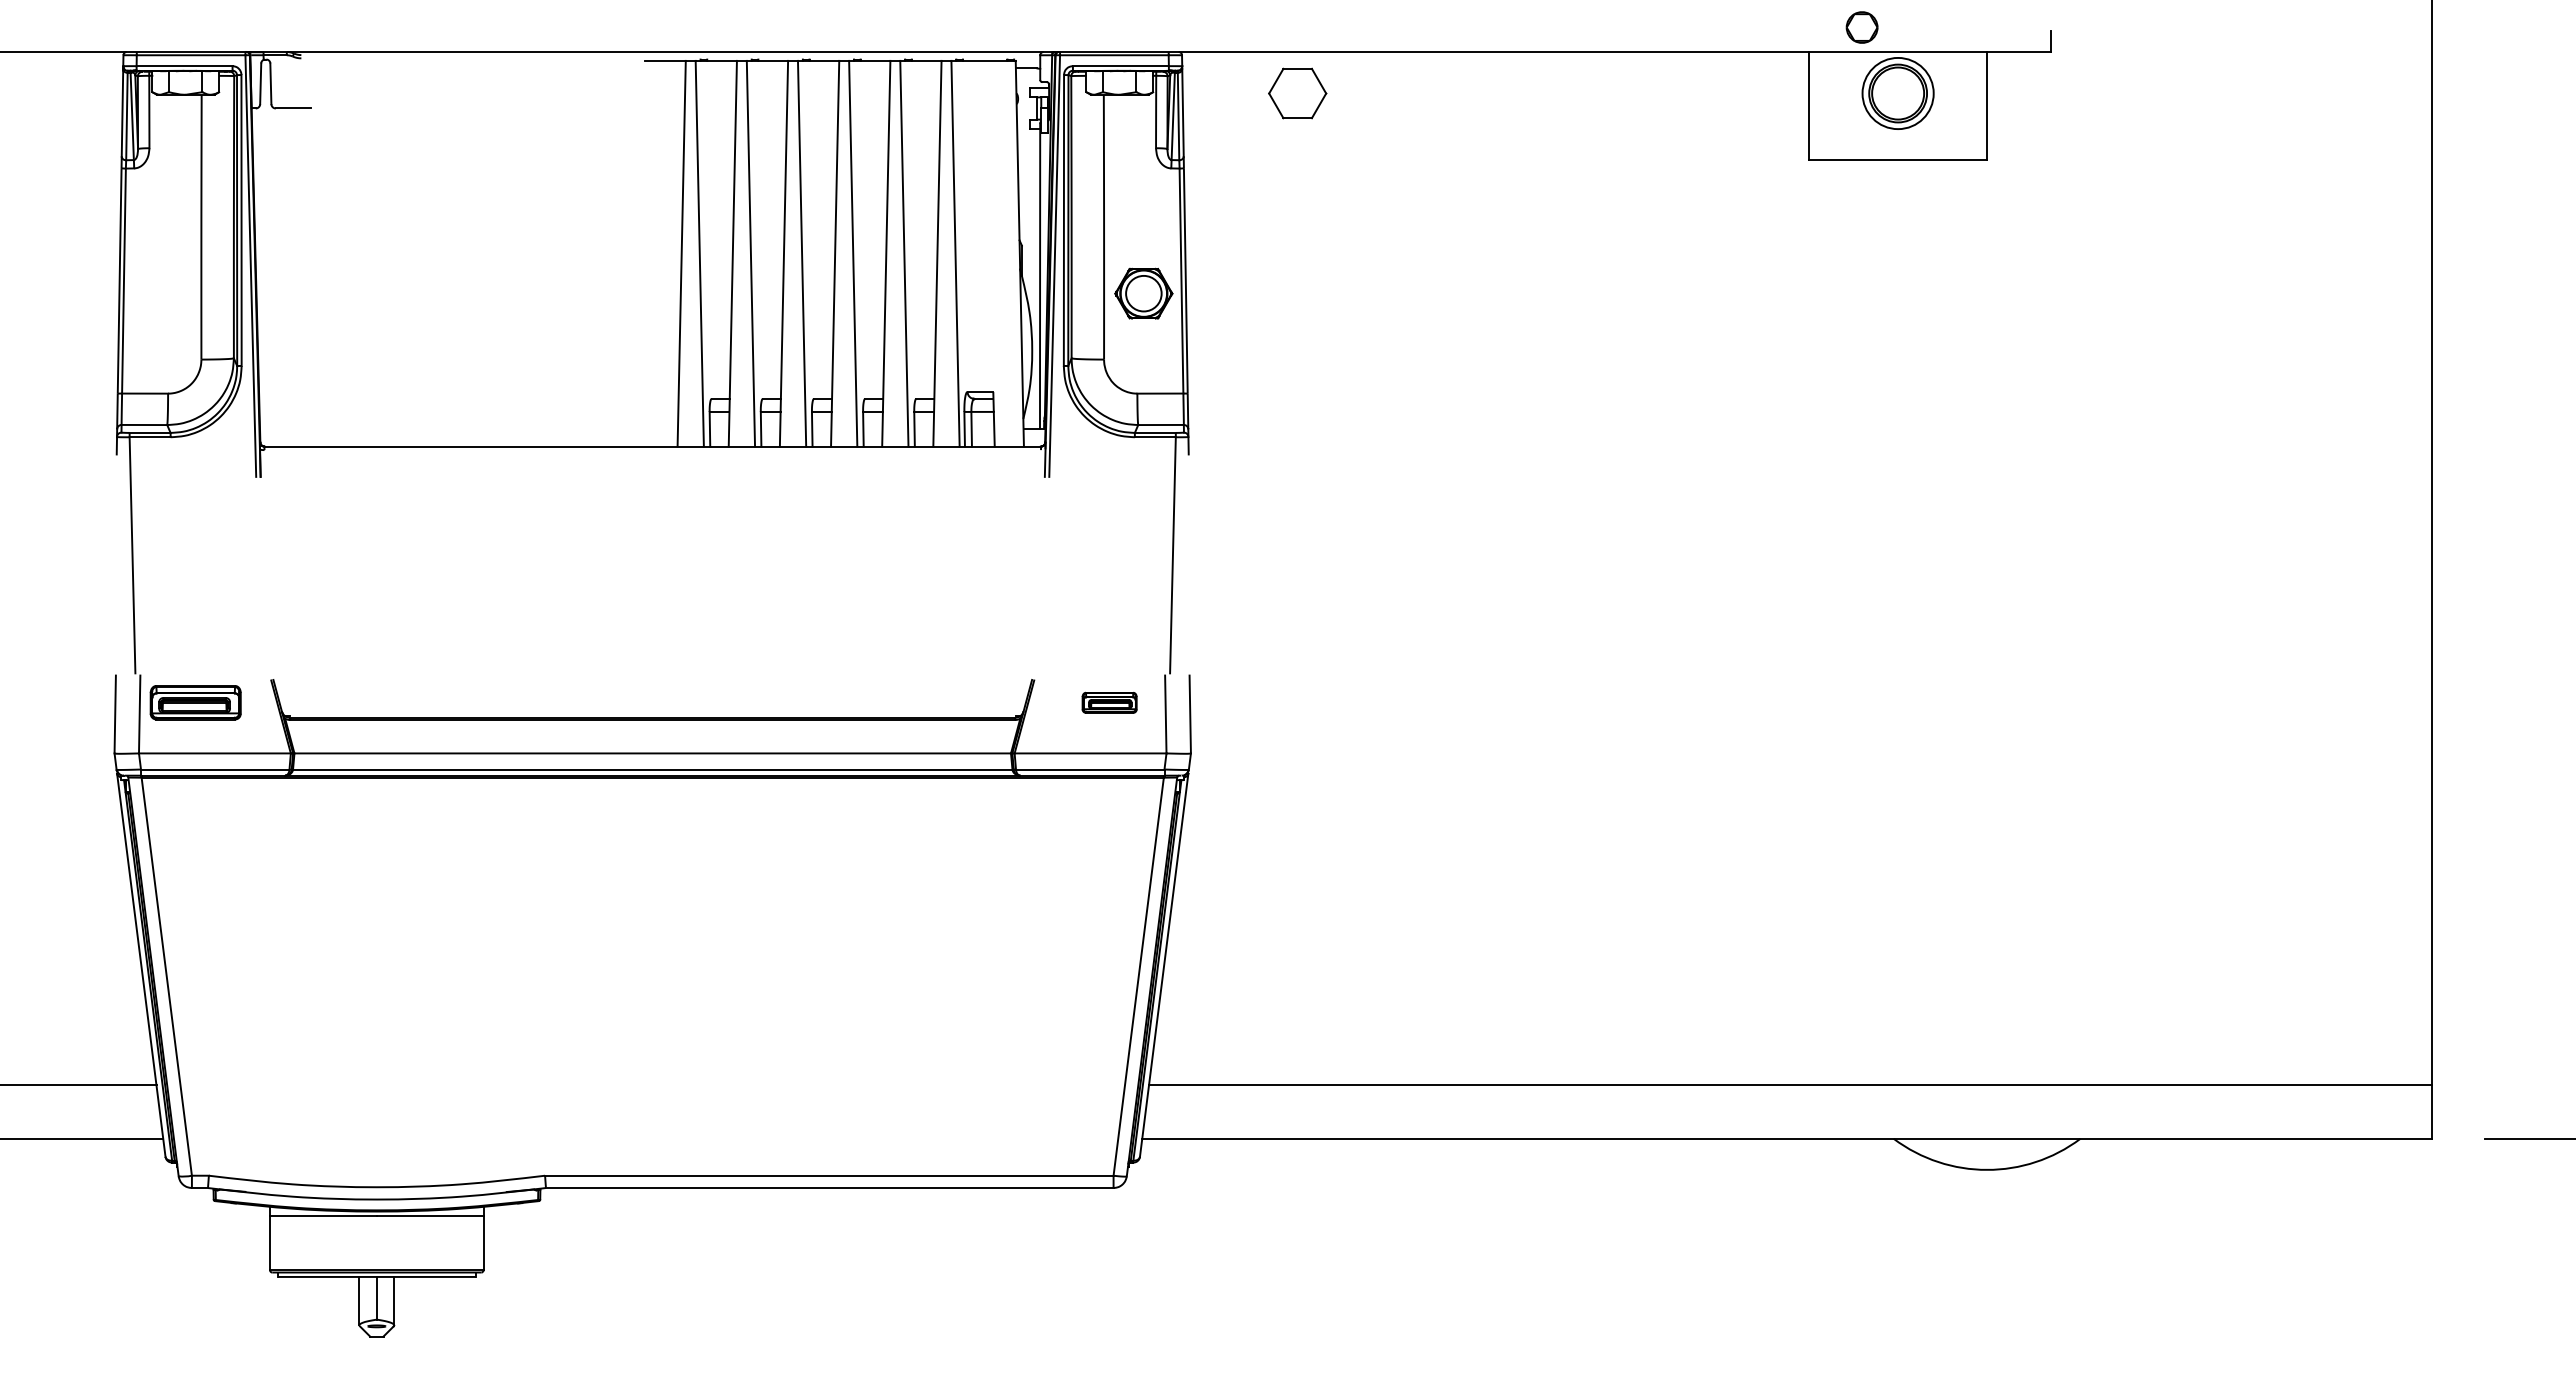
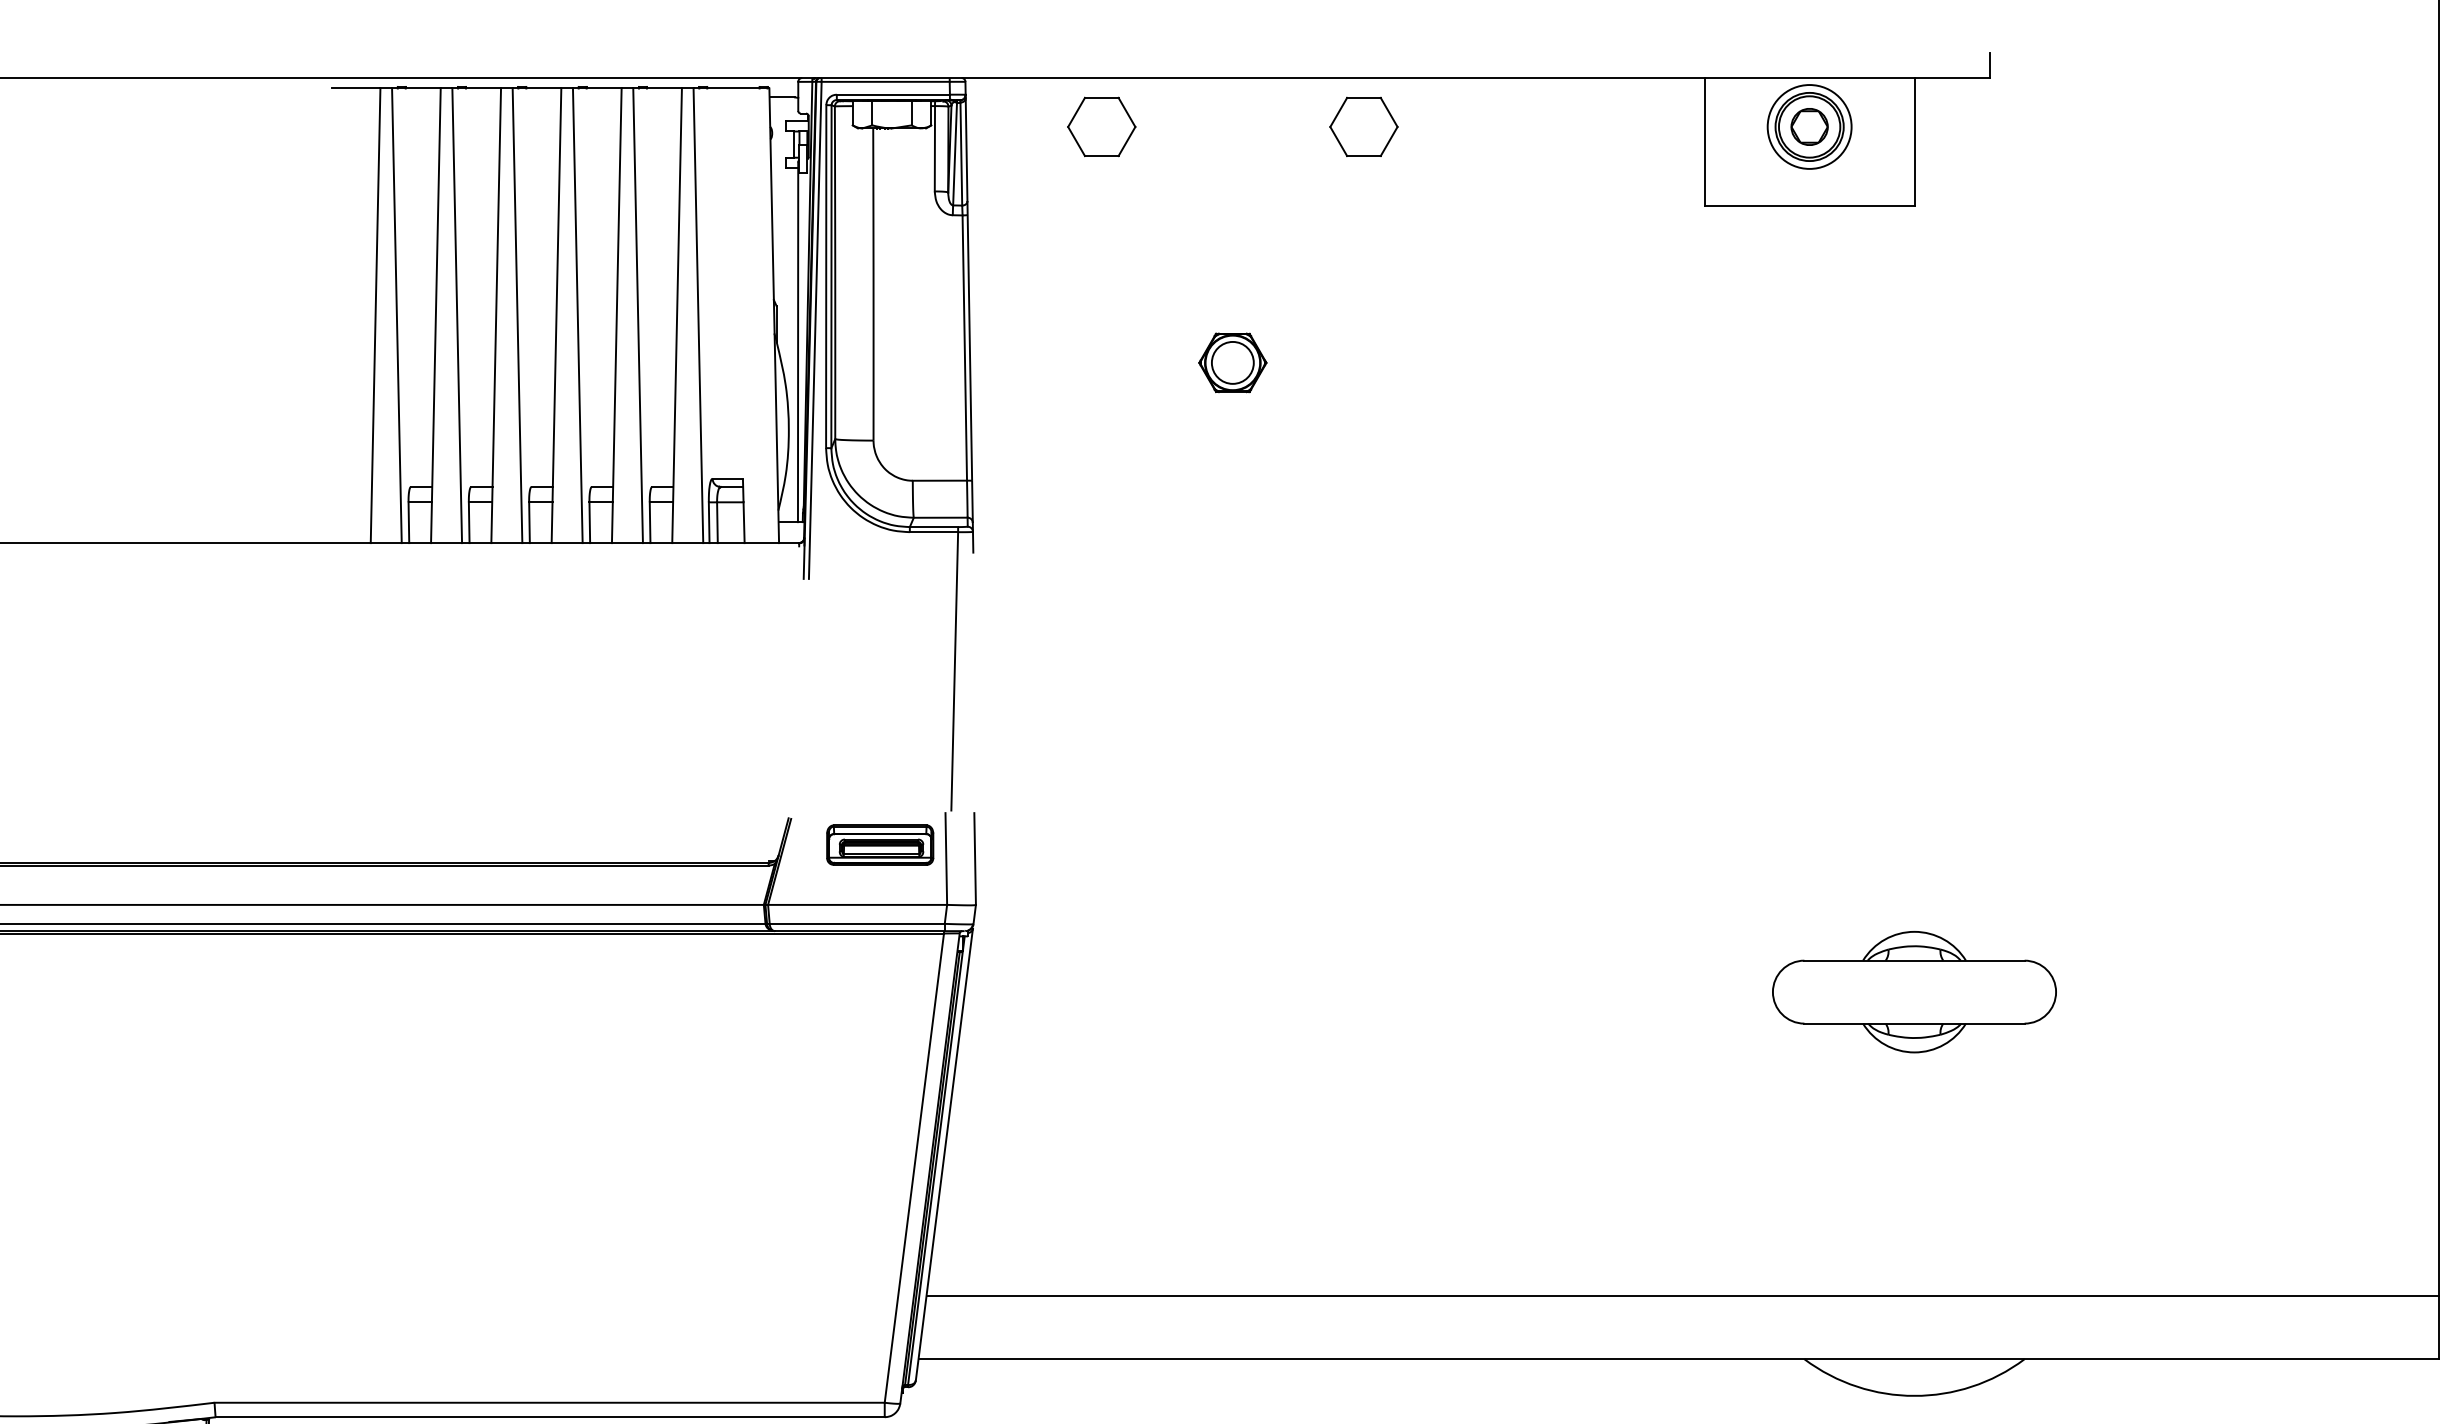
part: (1861, 27) -> (1808, 126), moved
part: (1519, 93) -> (1363, 126), added
part: (1143, 293) -> (1232, 362), moved
part: (1109, 702) -> (879, 844), size x1.67
part: (1987, 827) -> (1915, 992), added

